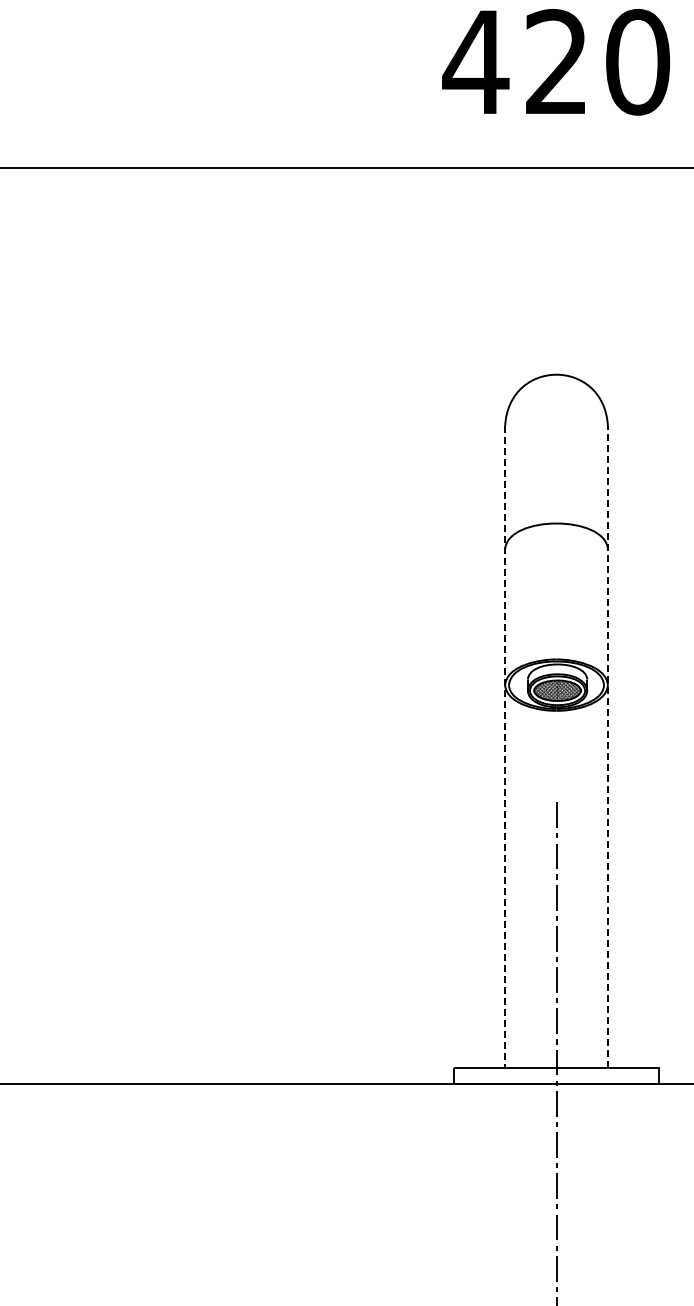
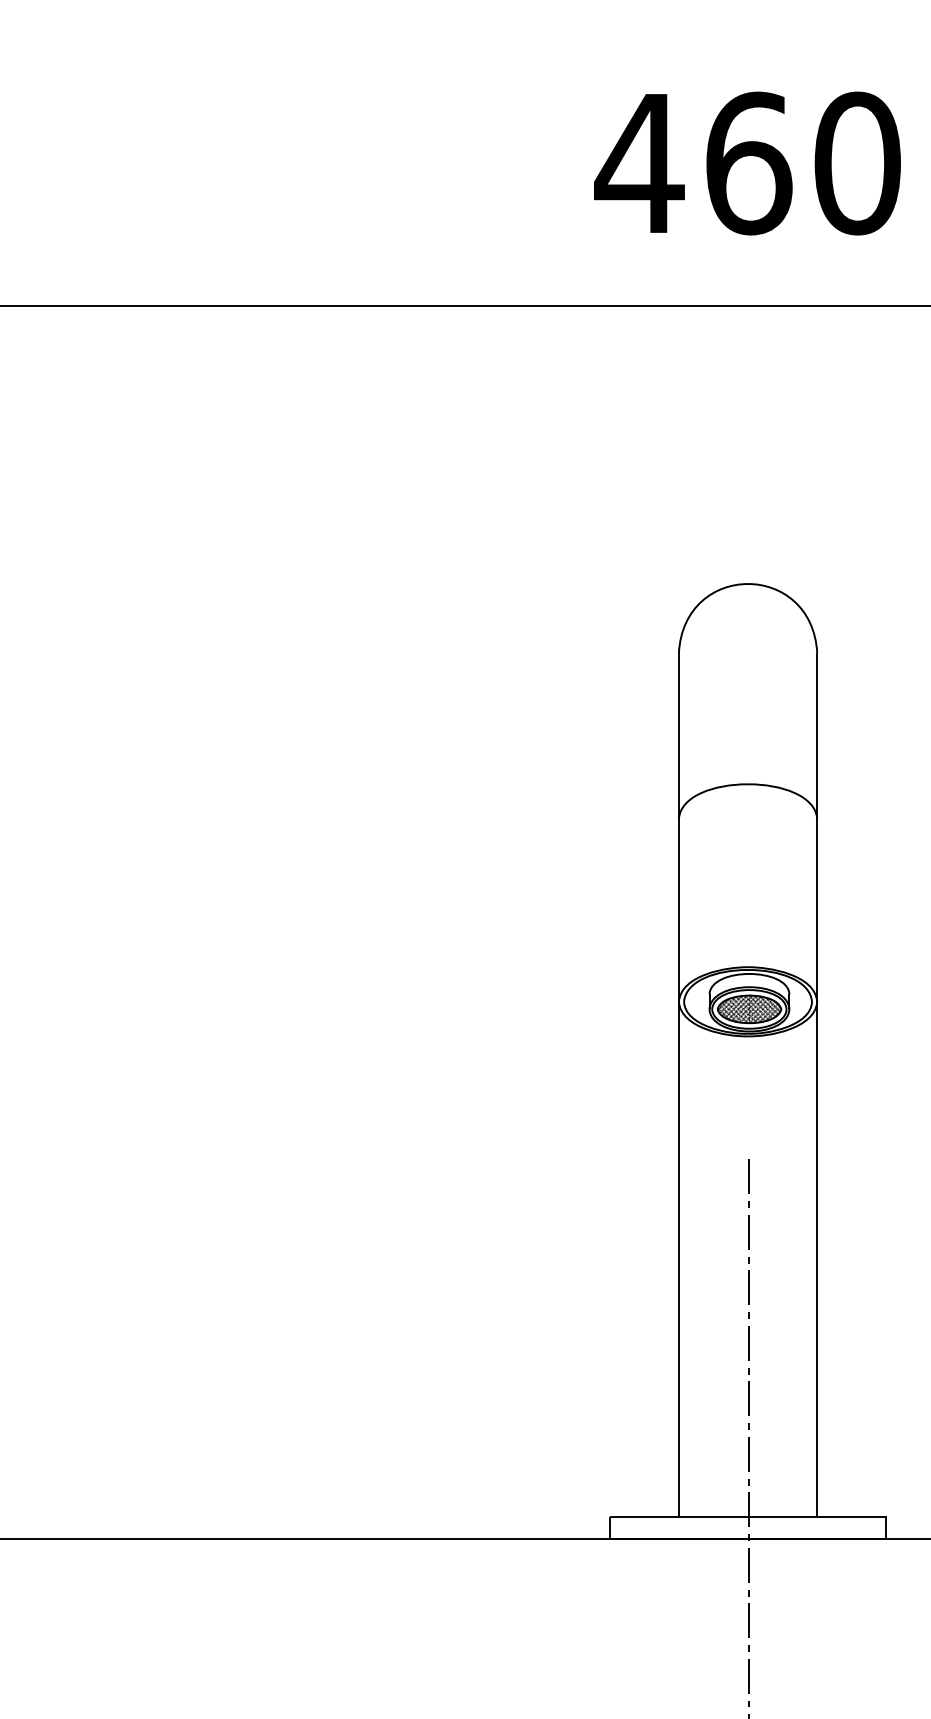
text: (557, 61) -> (749, 162), 420 -> 460
line: (505, 746) -> (679, 1084), dashed -> solid
line: (607, 746) -> (816, 1084), dashed -> solid

